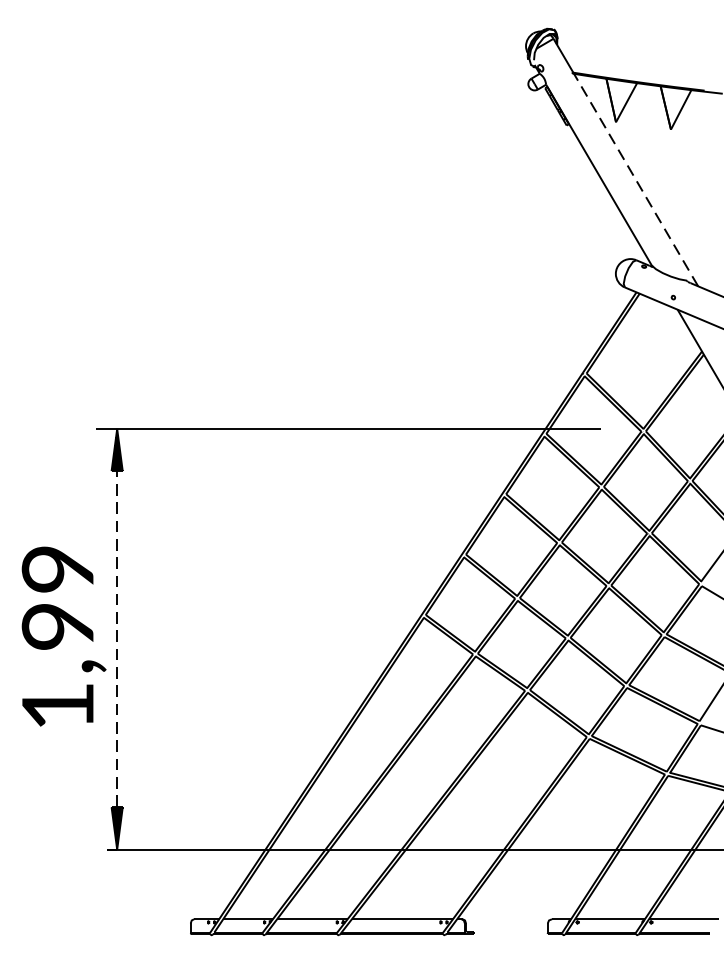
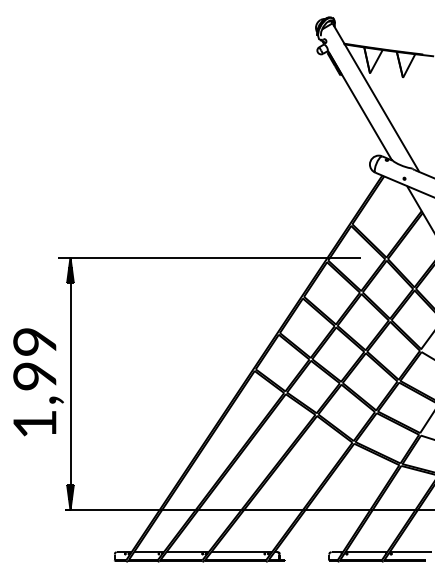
line: (636, 180) -> (382, 108), dashed -> solid
line: (117, 640) -> (70, 384), dashed -> solid

